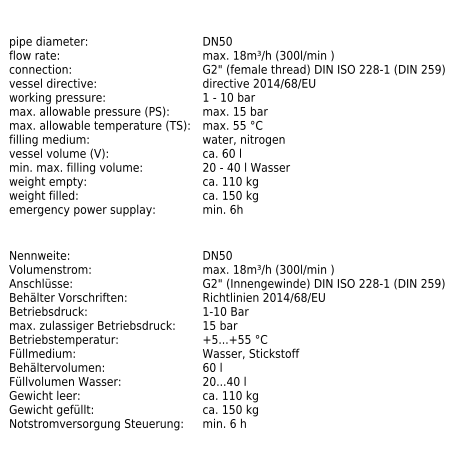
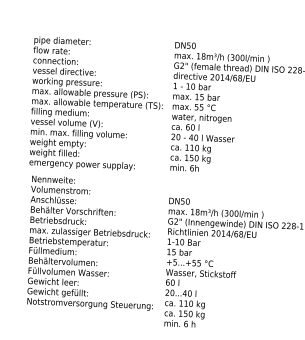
text: (95, 340) -> (91, 243), moved

